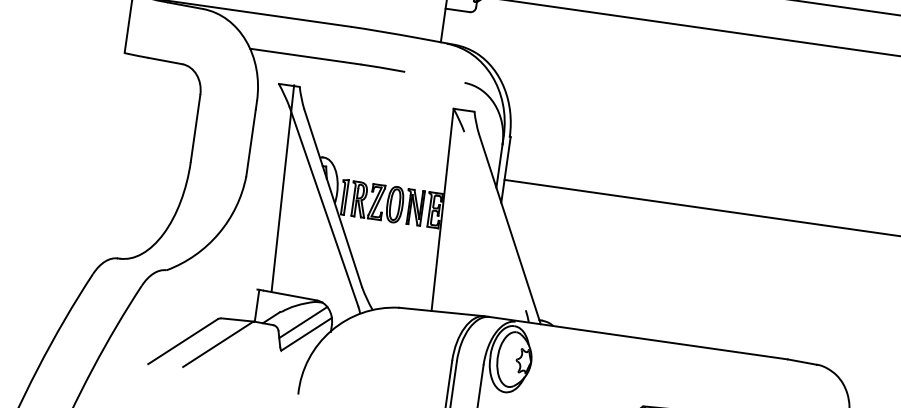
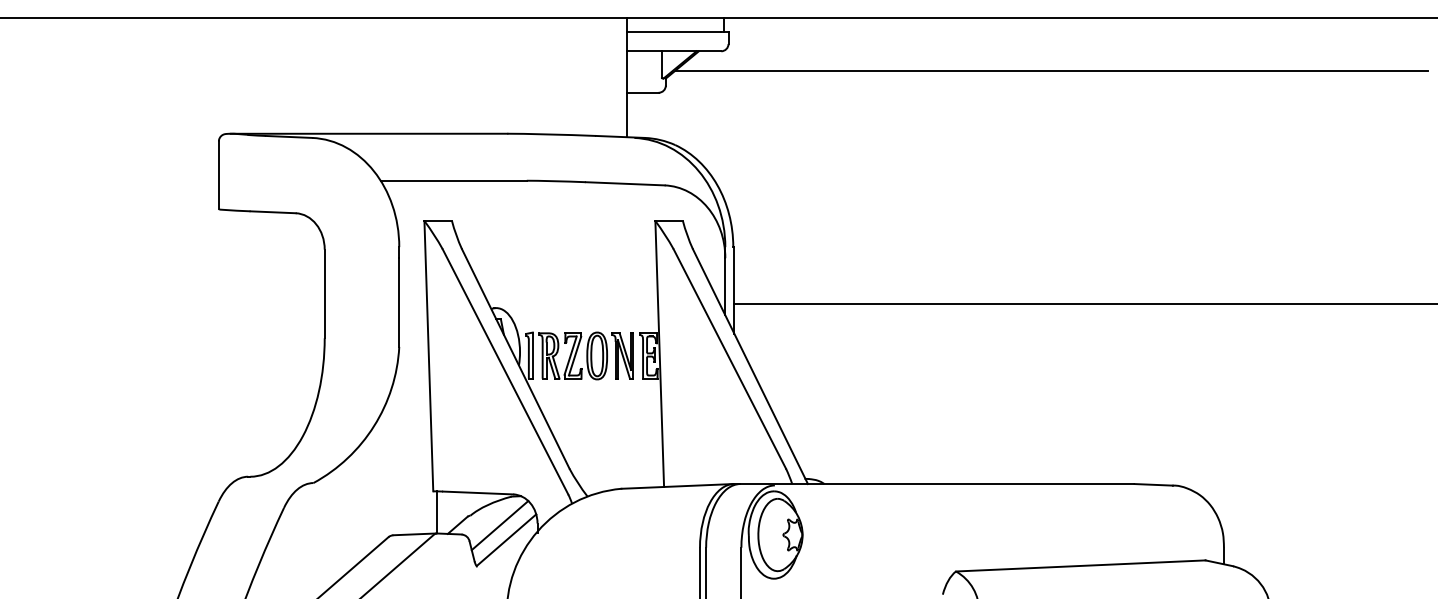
line: (434, 77) -> (624, 183), added
line: (282, 188) -> (428, 356), moved
line: (494, 220) -> (729, 358), added

